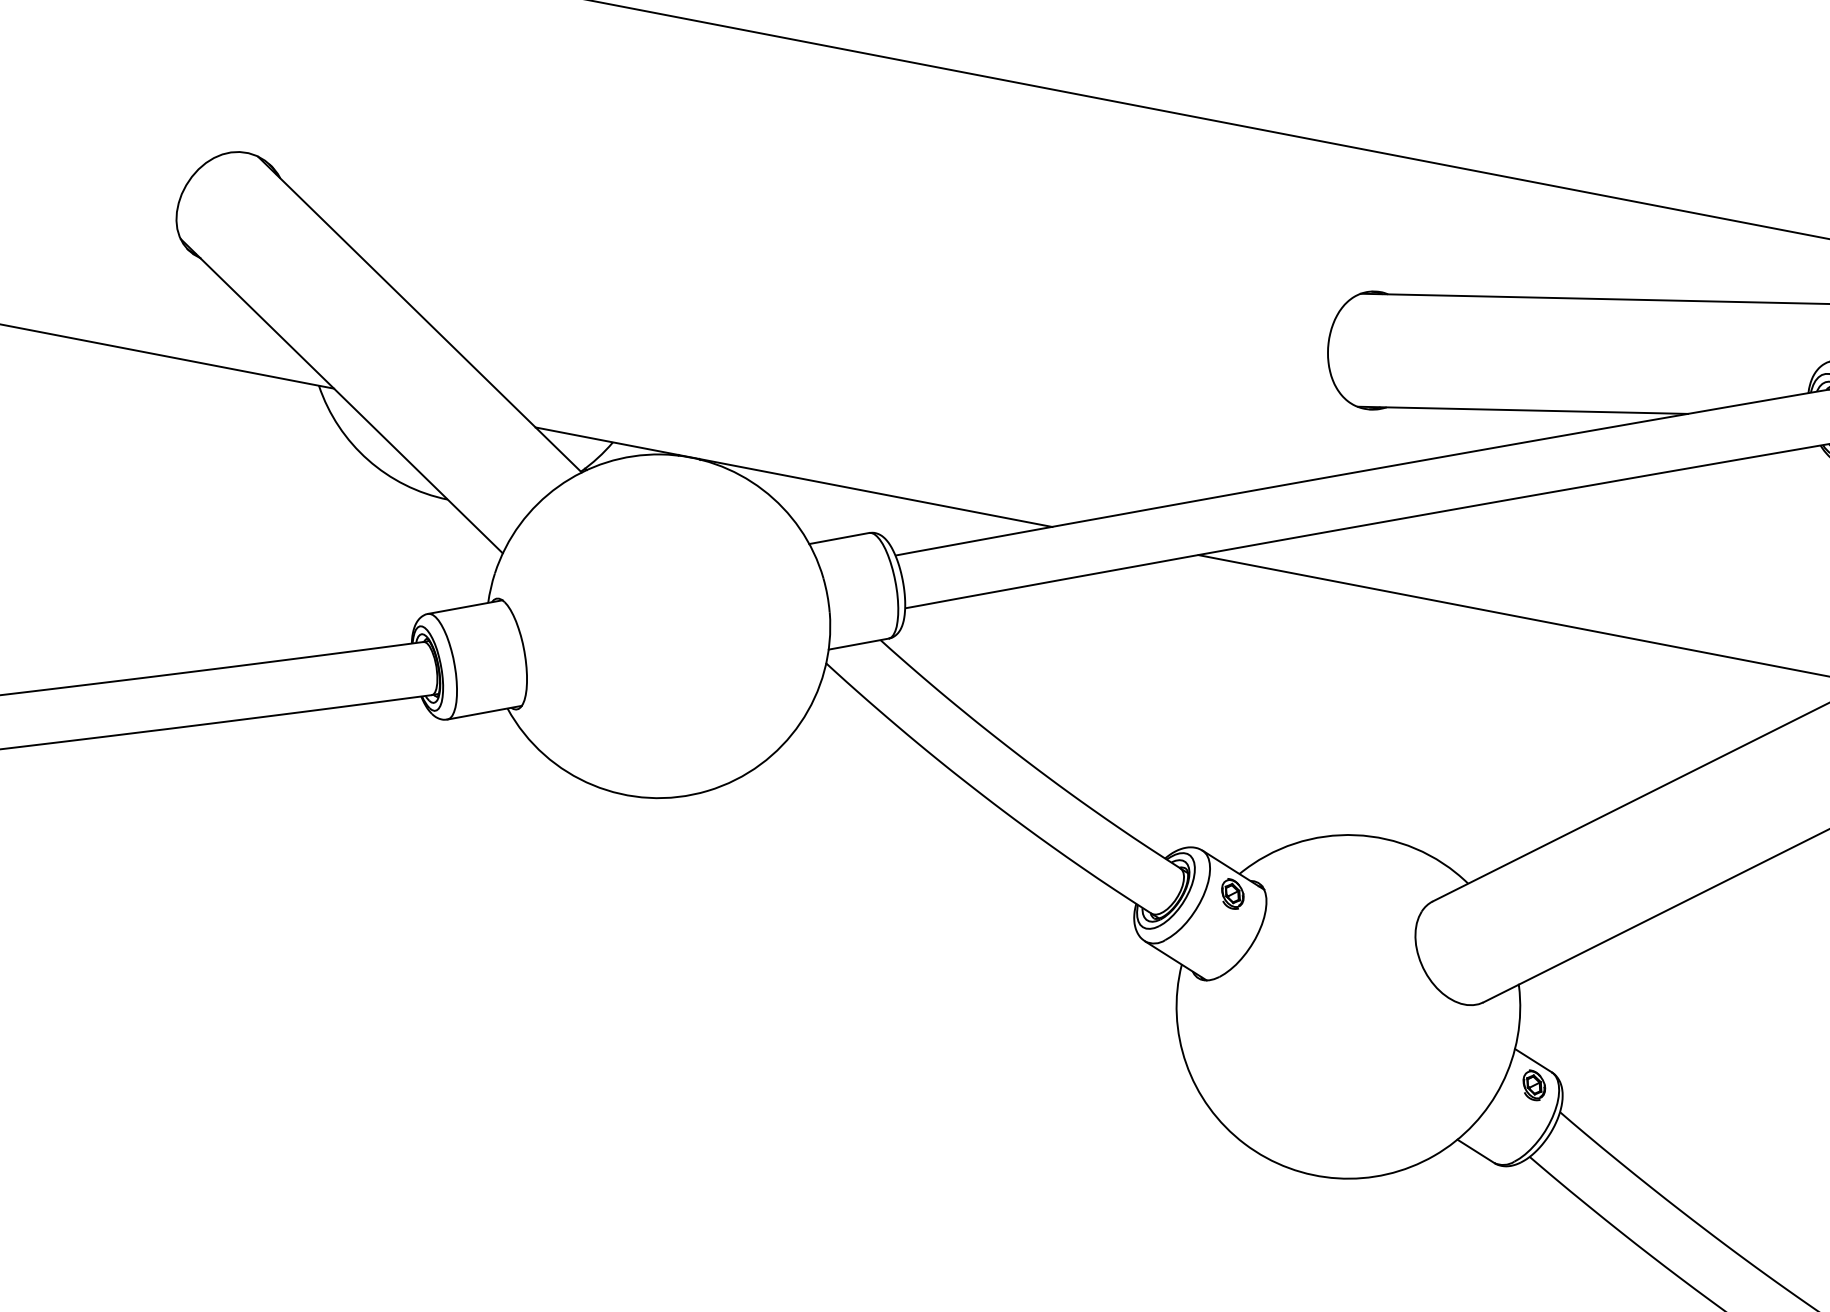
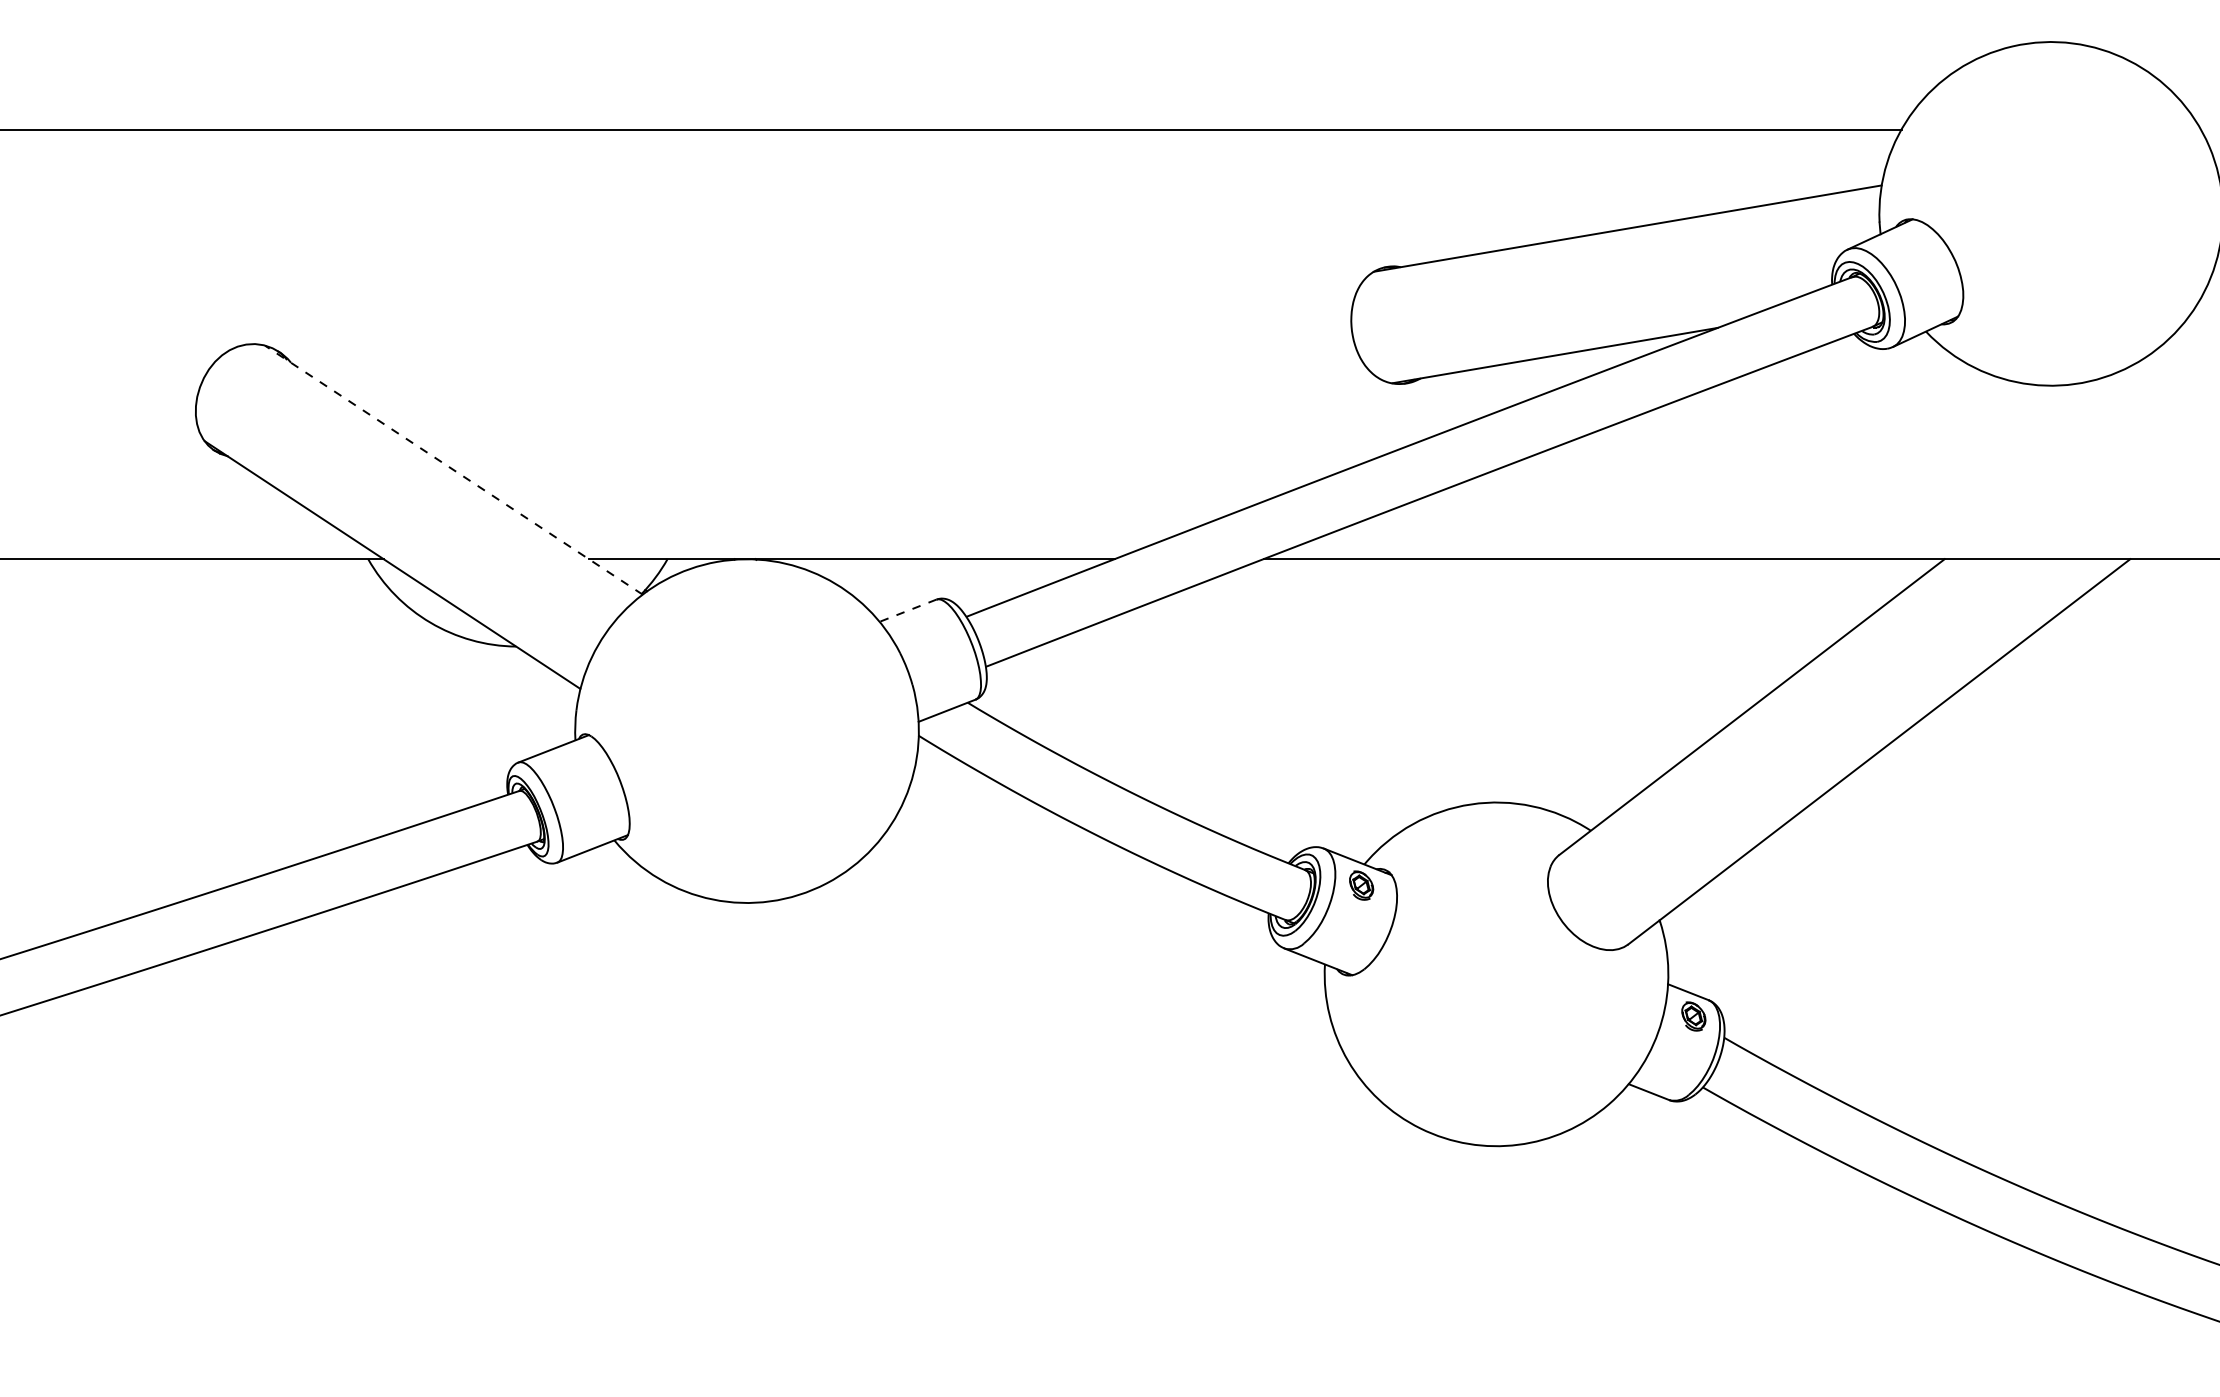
line: (419, 313) -> (453, 469), solid -> dashed
line: (839, 538) -> (908, 610), solid -> dashed

